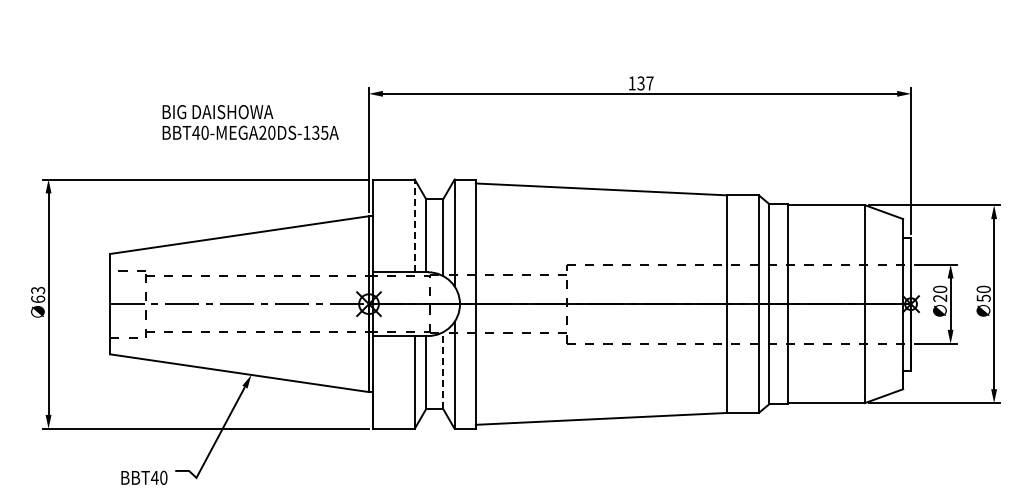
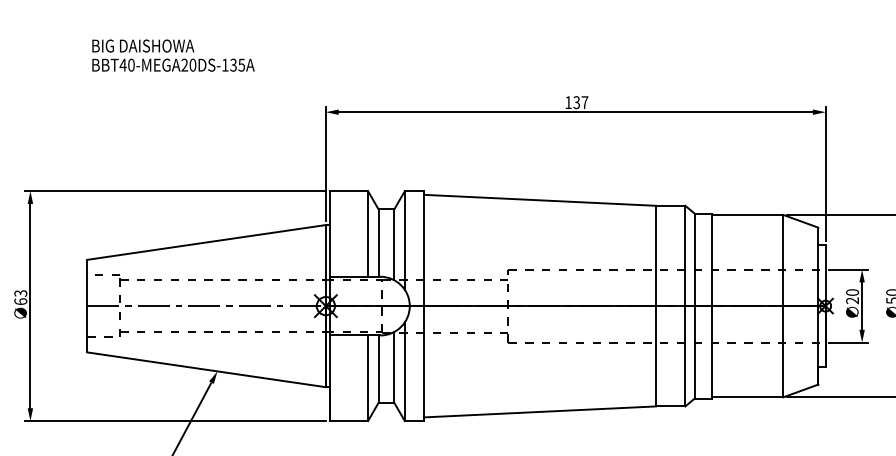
text: (250, 122) -> (173, 55), moved
line: (414, 225) -> (367, 233), dashed -> solid
line: (443, 370) -> (394, 367), dashed -> solid

